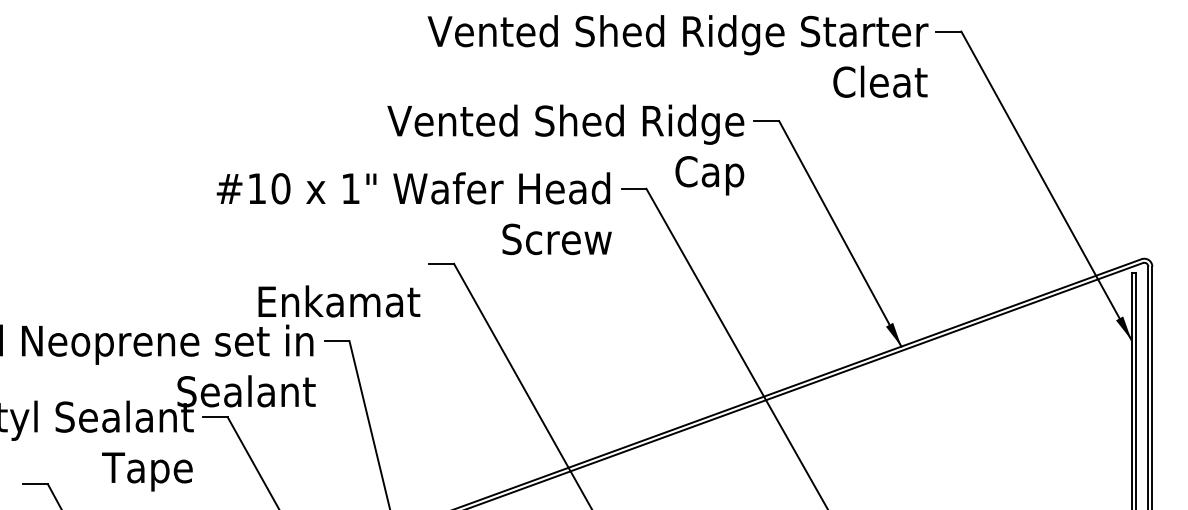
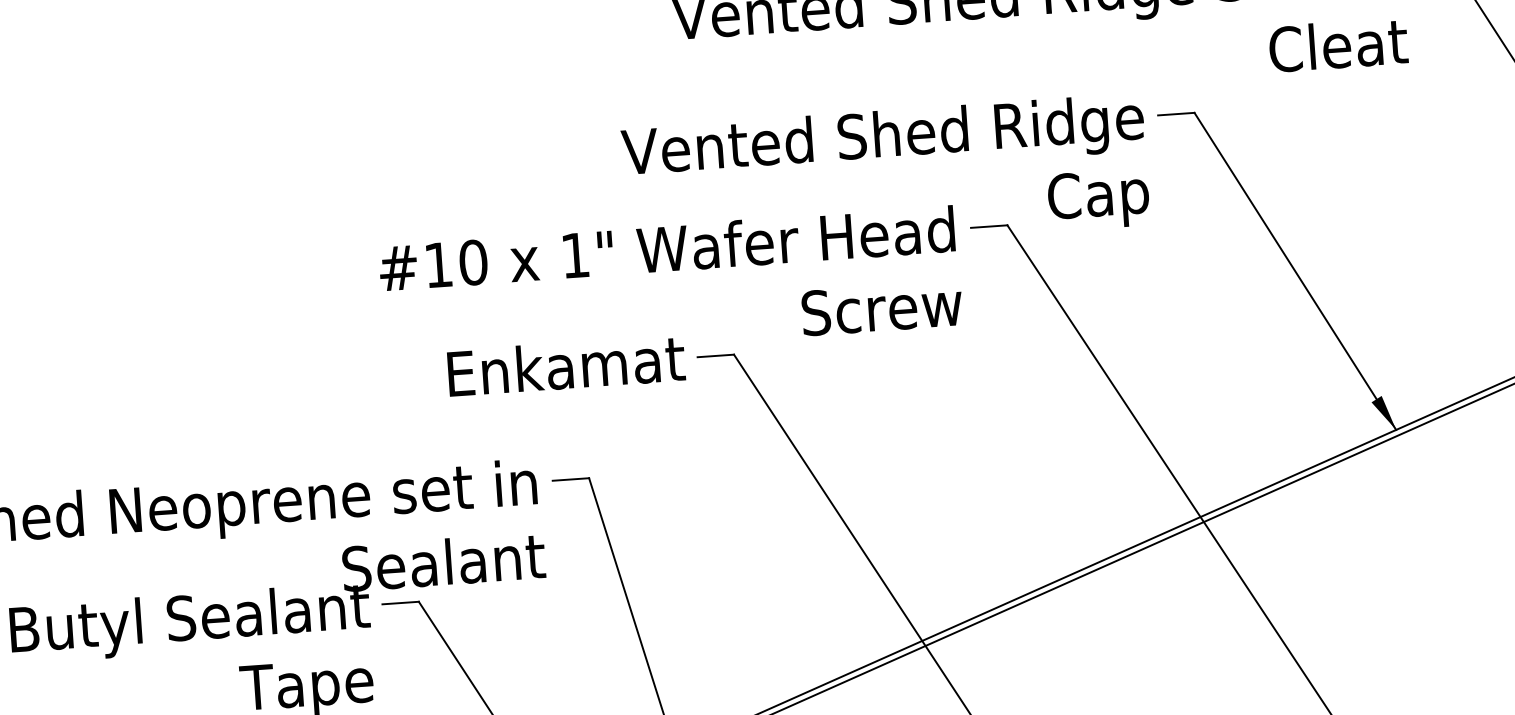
text: (339, 301) -> (566, 365), moved

